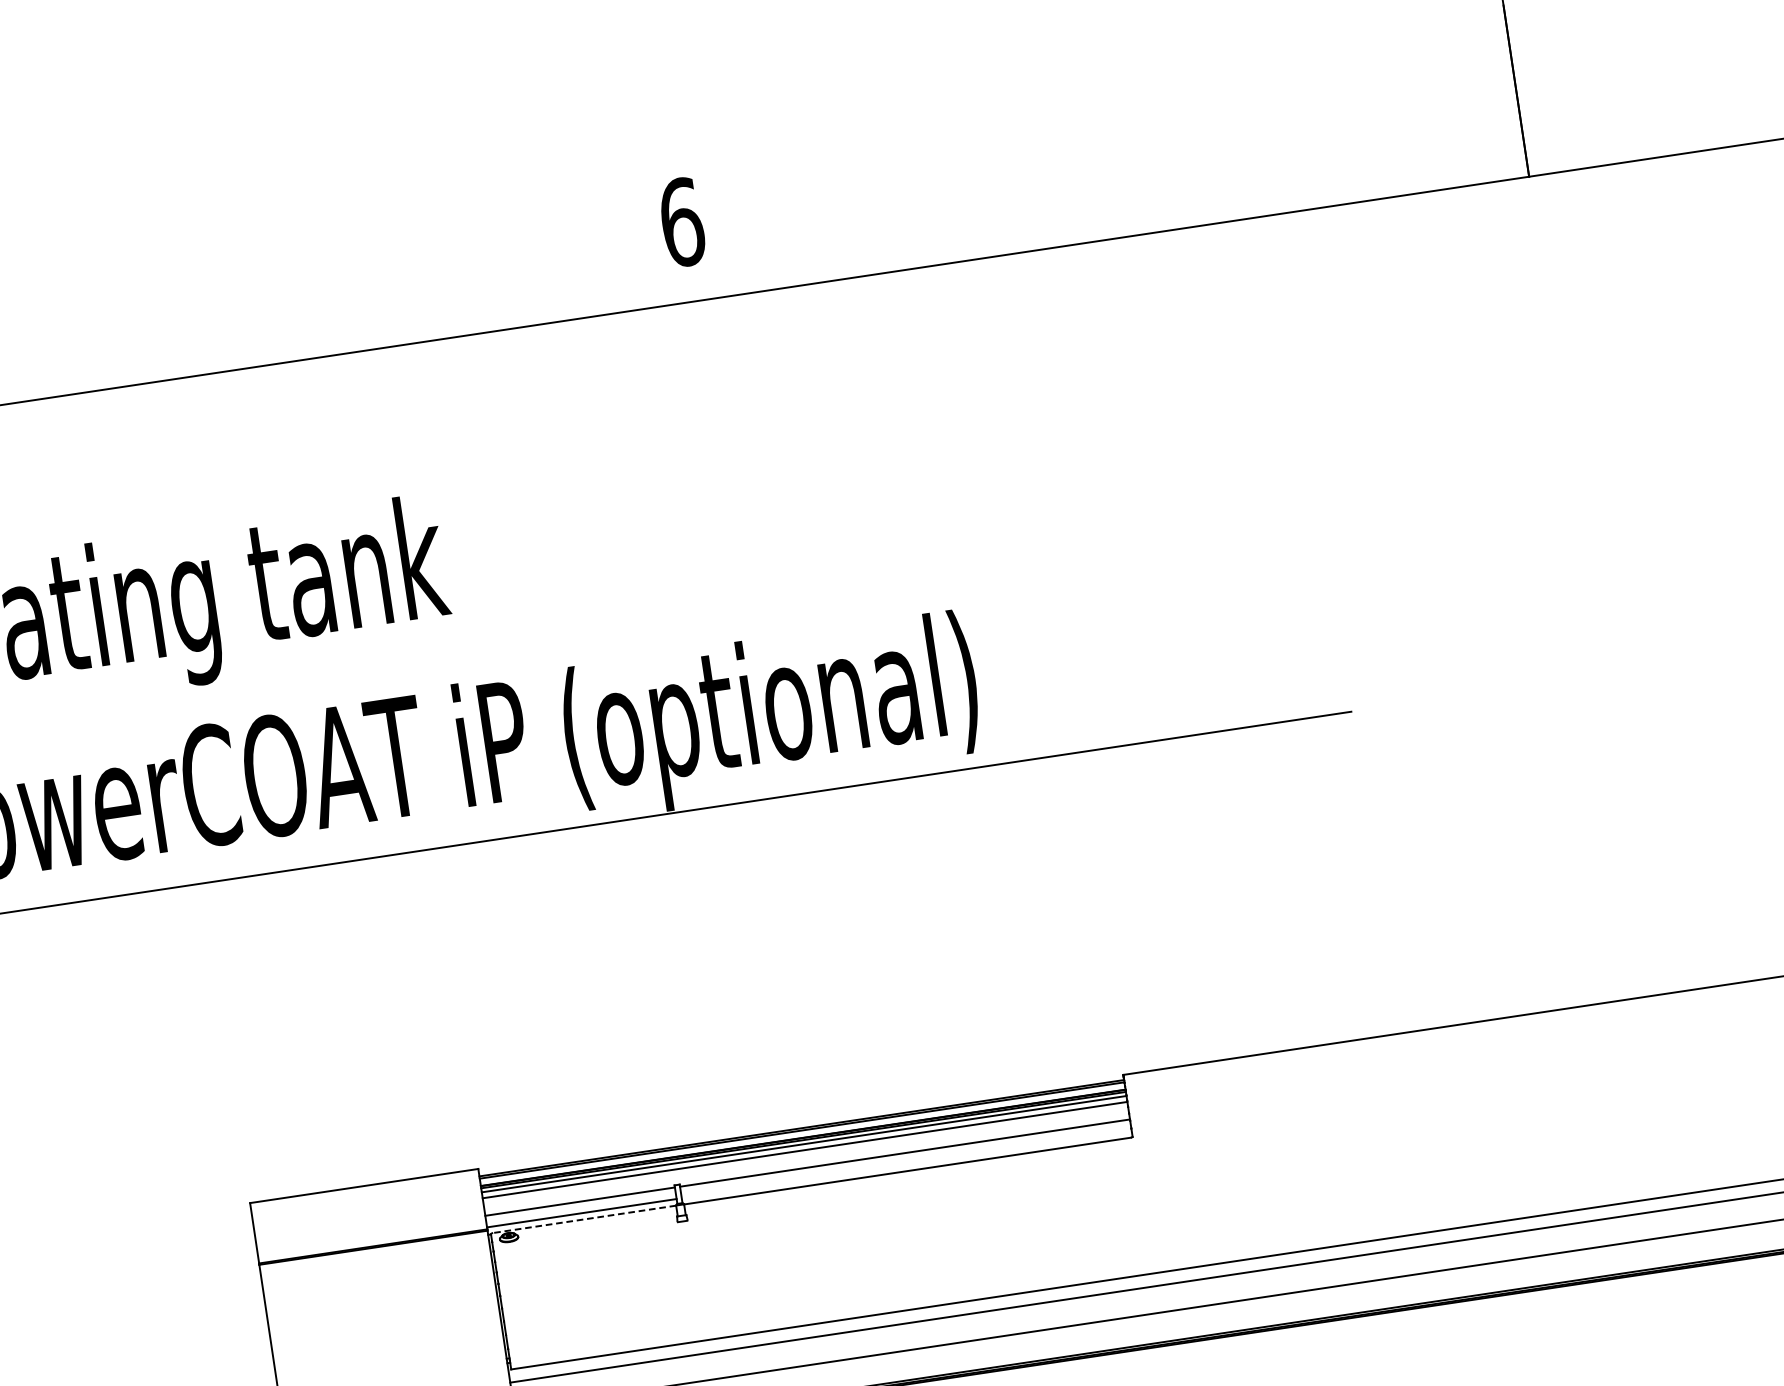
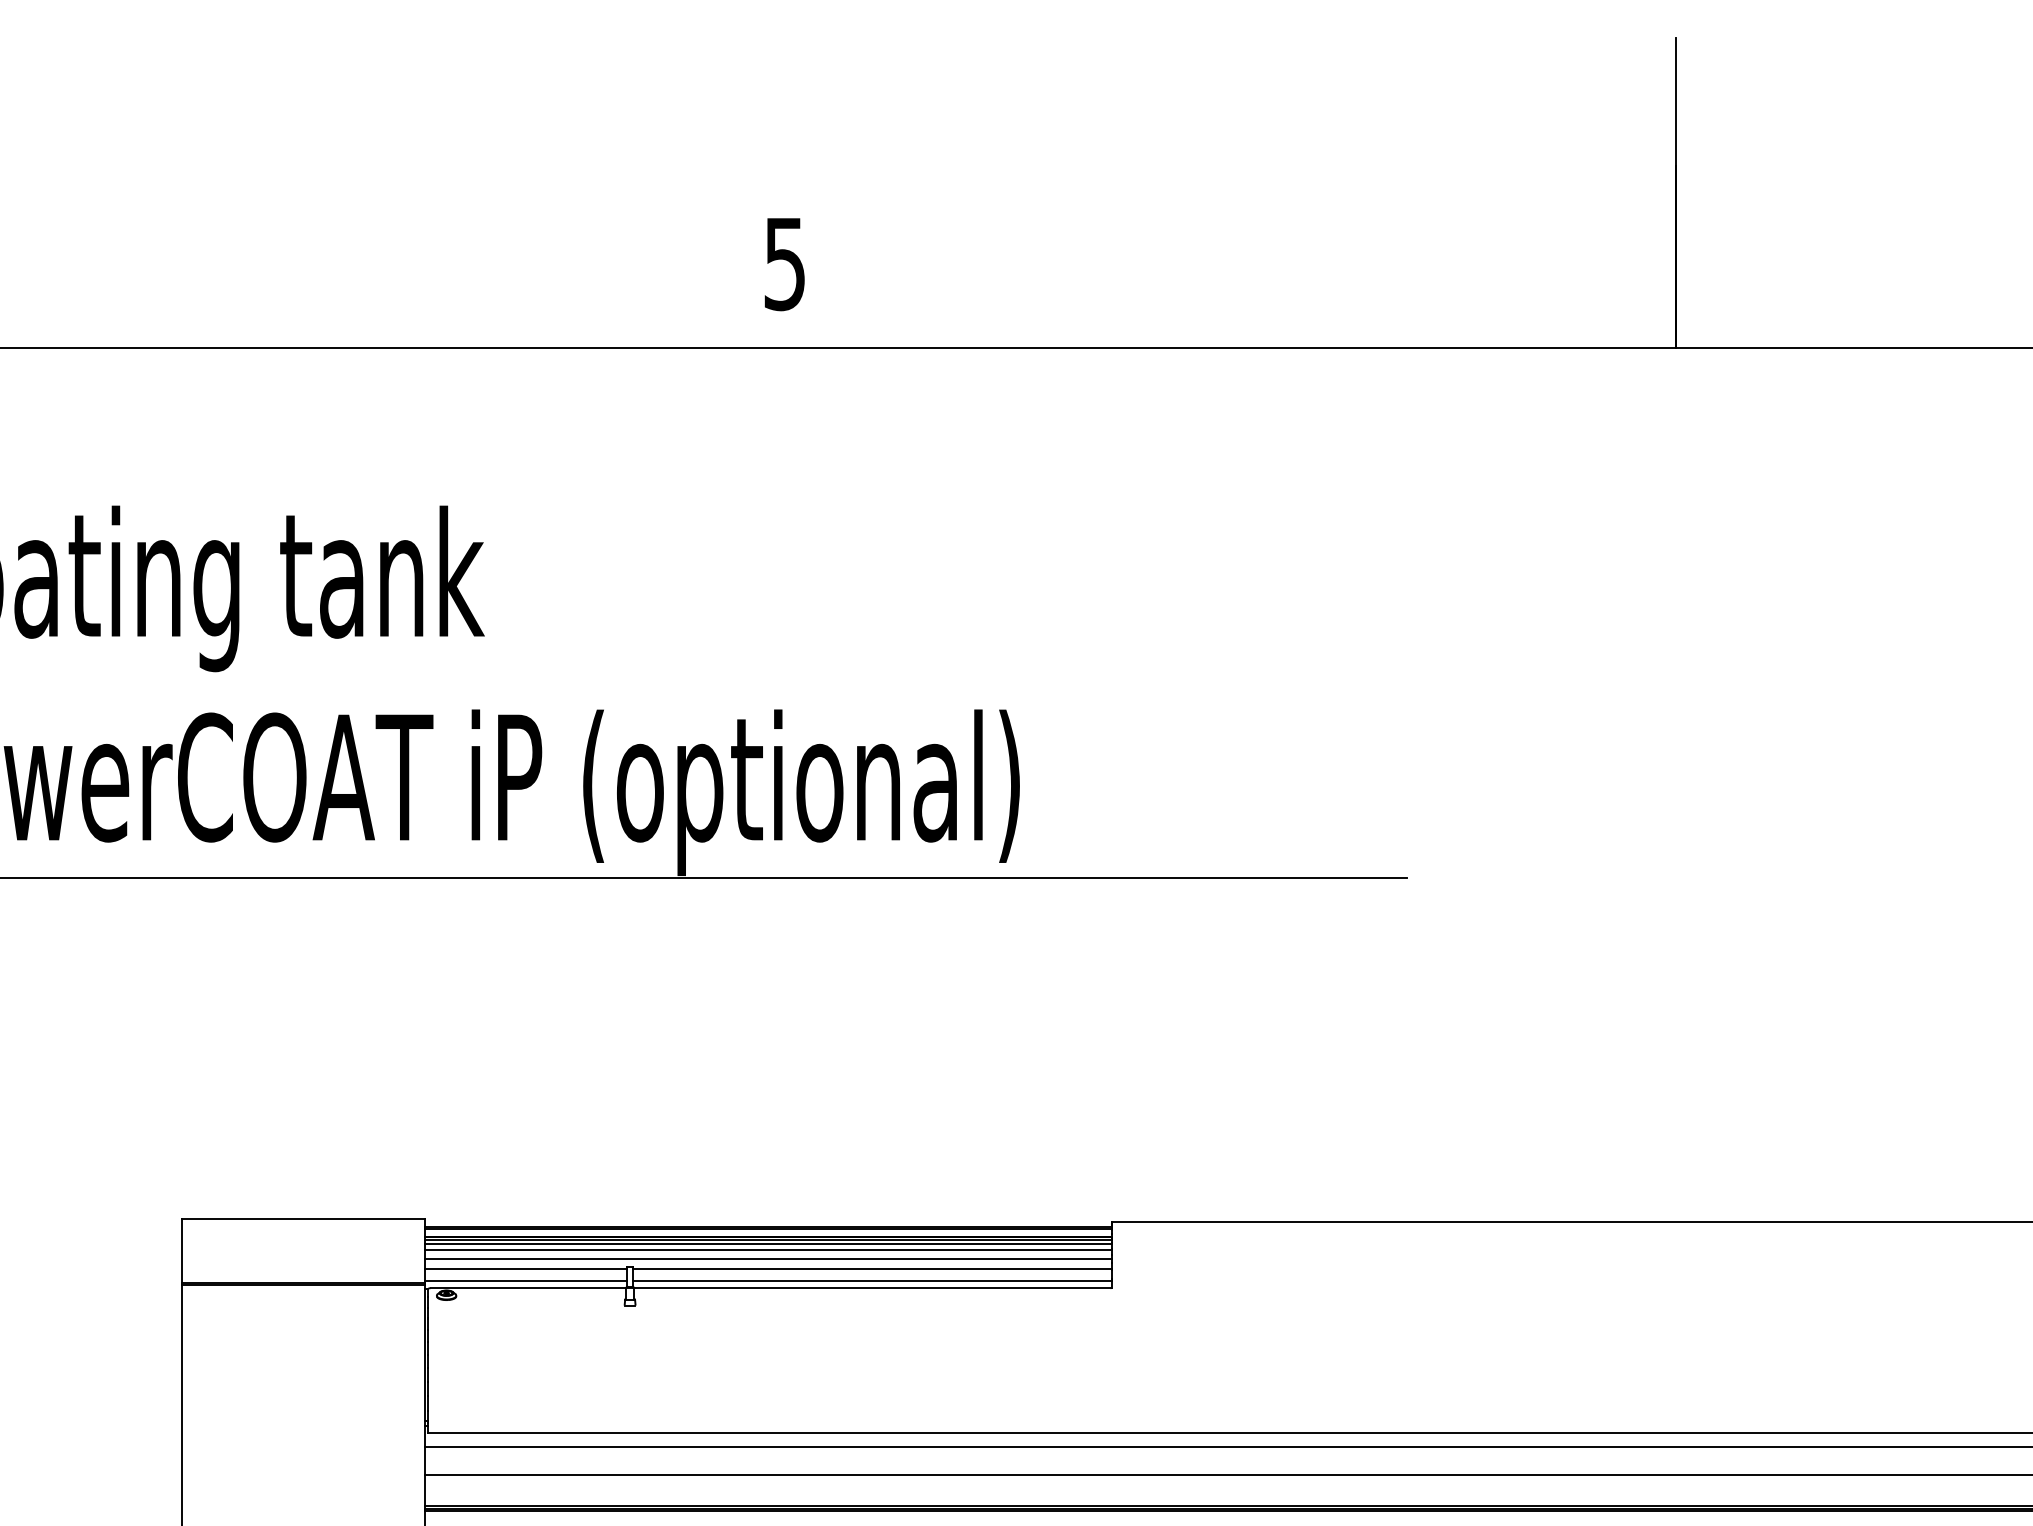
text: (682, 221) -> (785, 263), 6 -> 5
line: (805, 1157) -> (768, 1258), added
line: (906, 1164) -> (872, 1281), added
line: (584, 1219) -> (528, 1288), dashed -> solid

